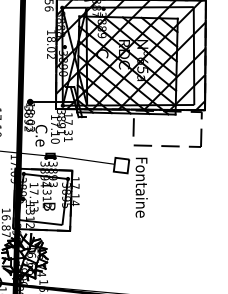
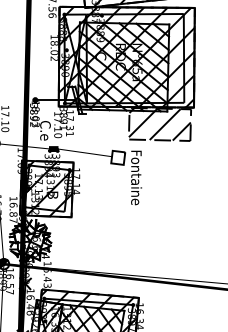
hatch: (166, 128) -> (159, 124), added
hatch: (42, 199) -> (46, 188), added

